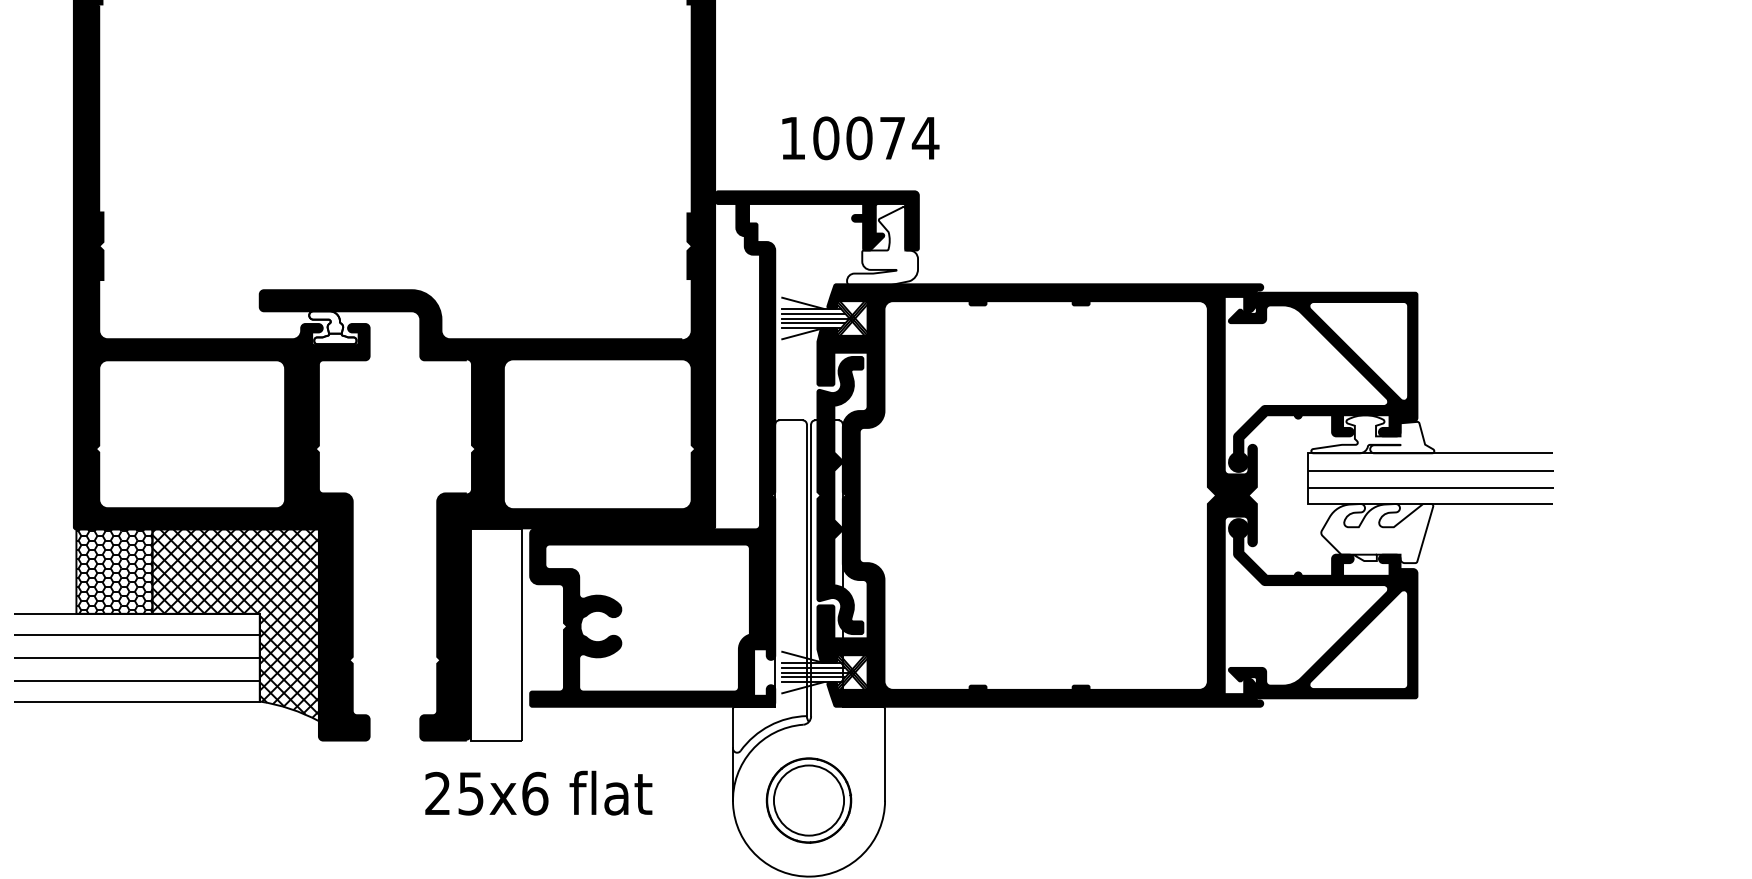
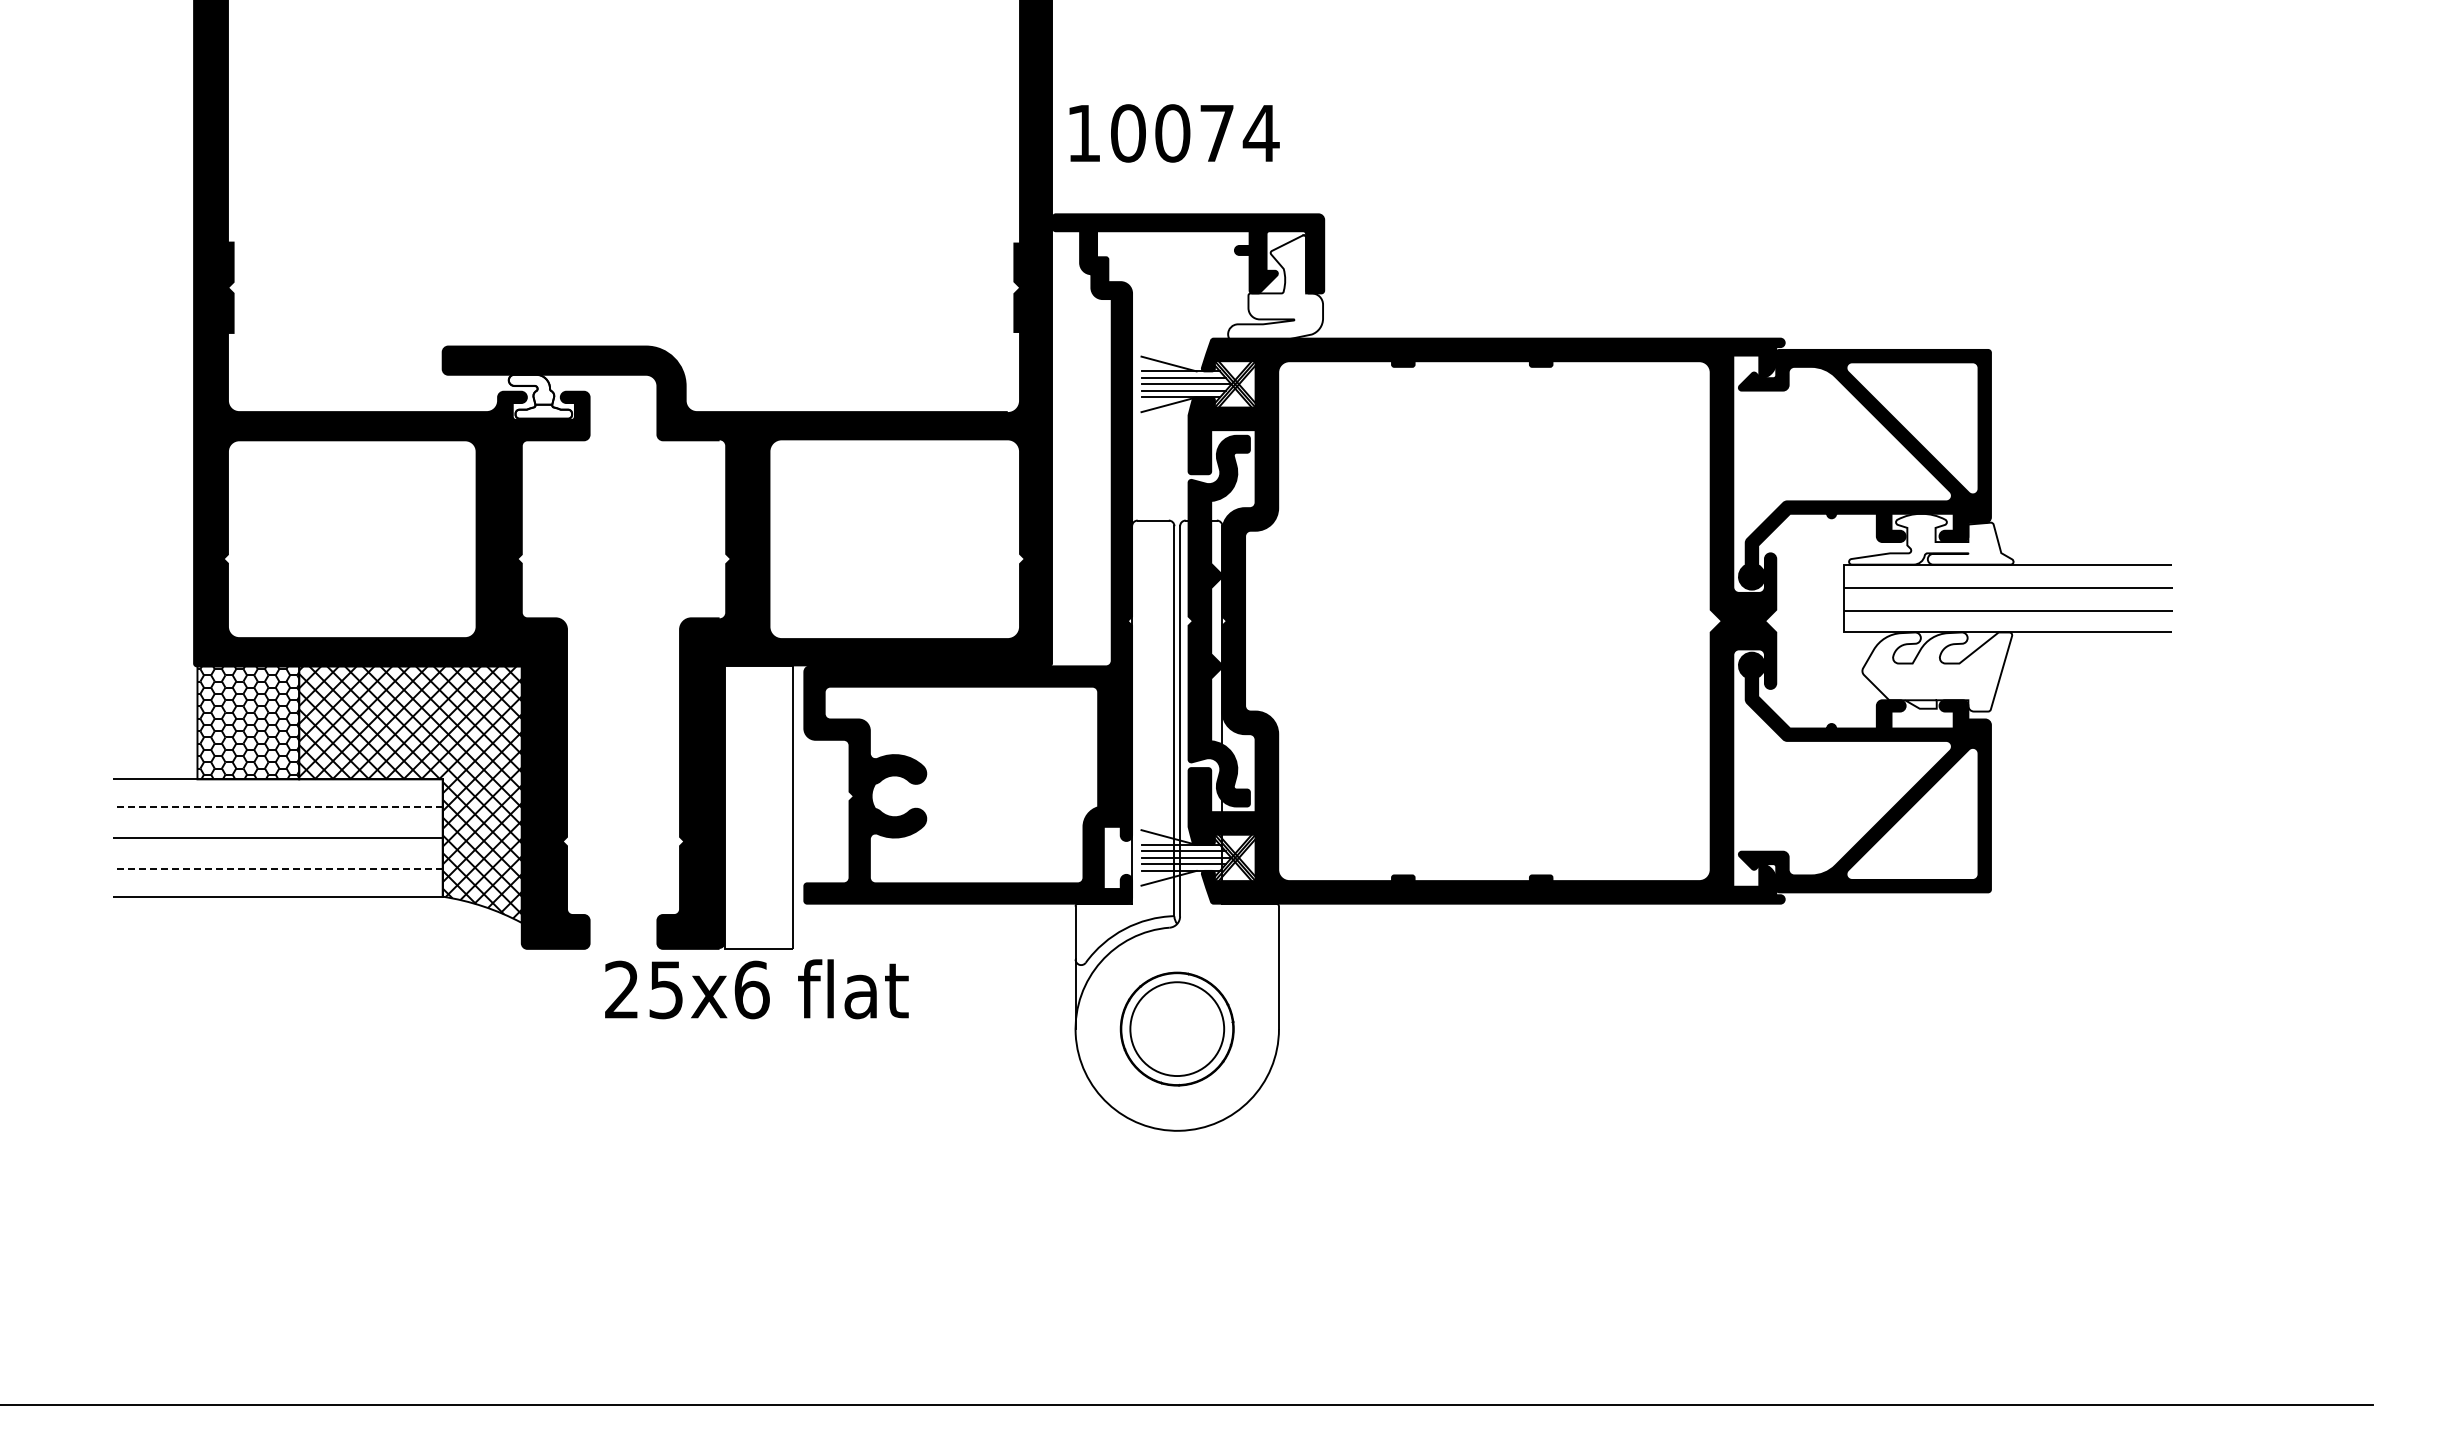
text: (860, 138) -> (1174, 133), moved
line: (137, 634) -> (278, 807), solid -> dashed
line: (137, 680) -> (278, 868), solid -> dashed
text: (538, 793) -> (756, 989), moved

